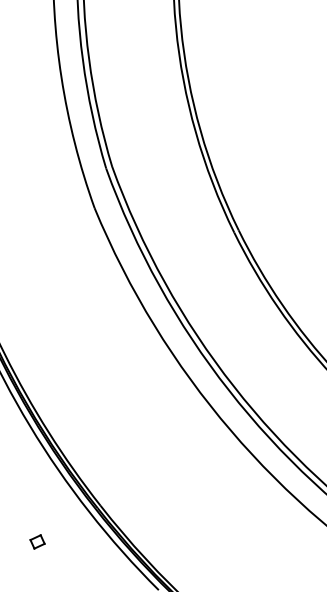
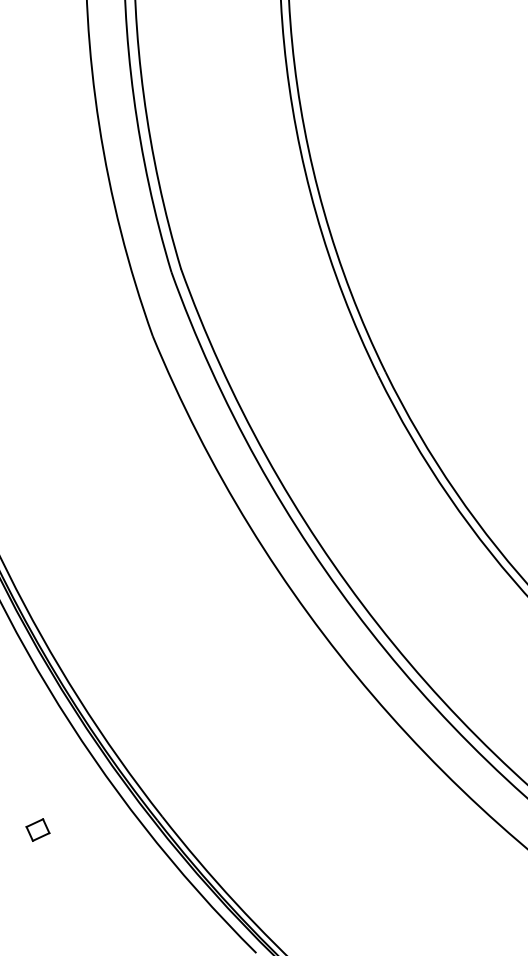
part: (37, 541) -> (37, 829), moved

